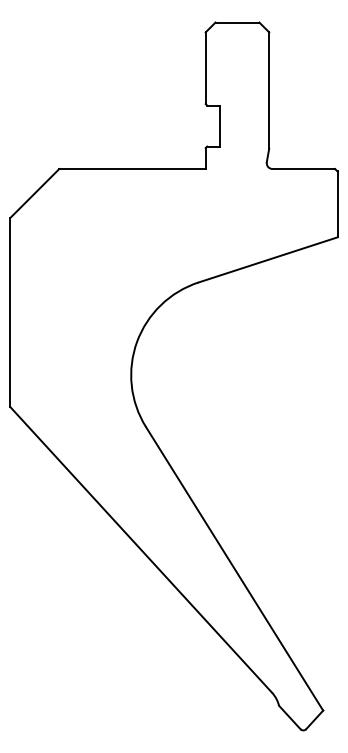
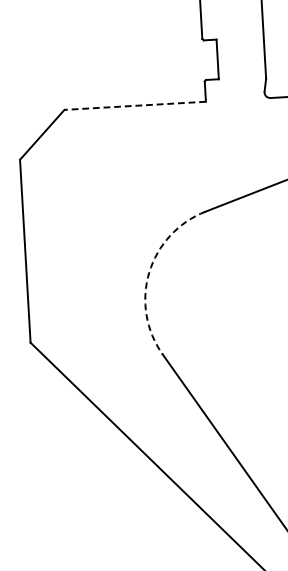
line: (132, 169) -> (135, 106), solid -> dashed
arc: (137, 341) -> (149, 272), solid -> dashed

